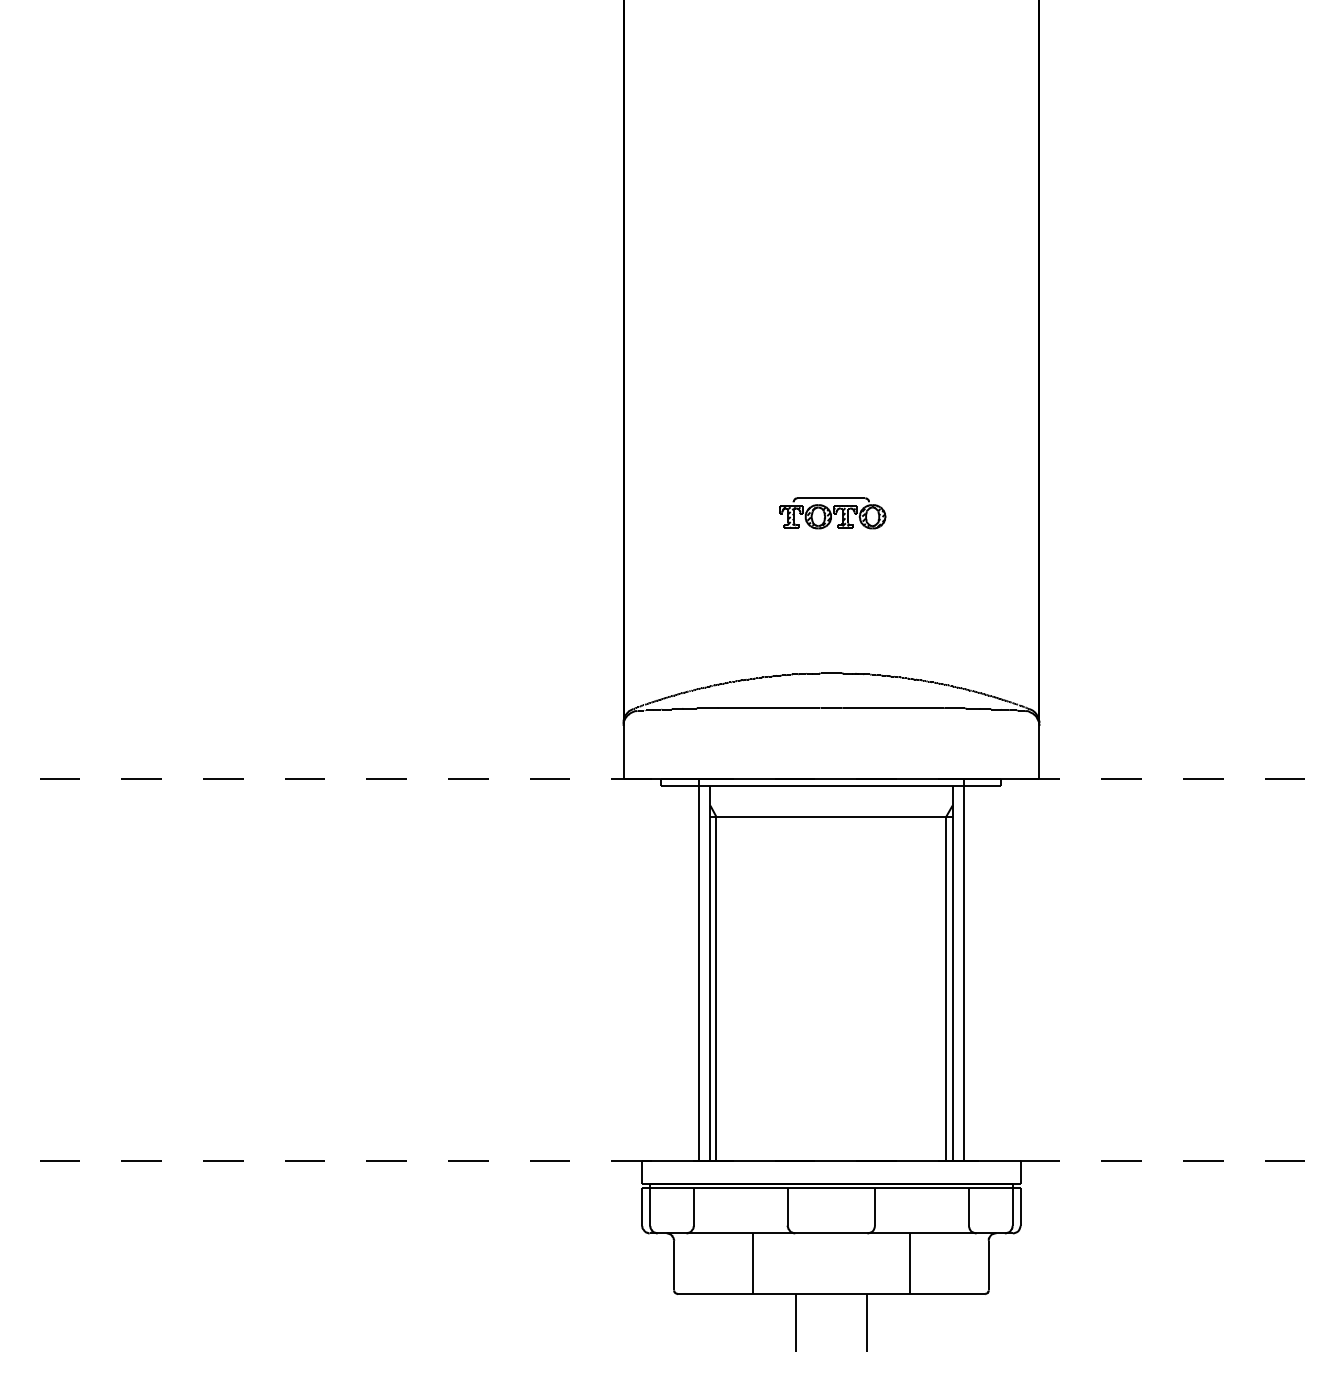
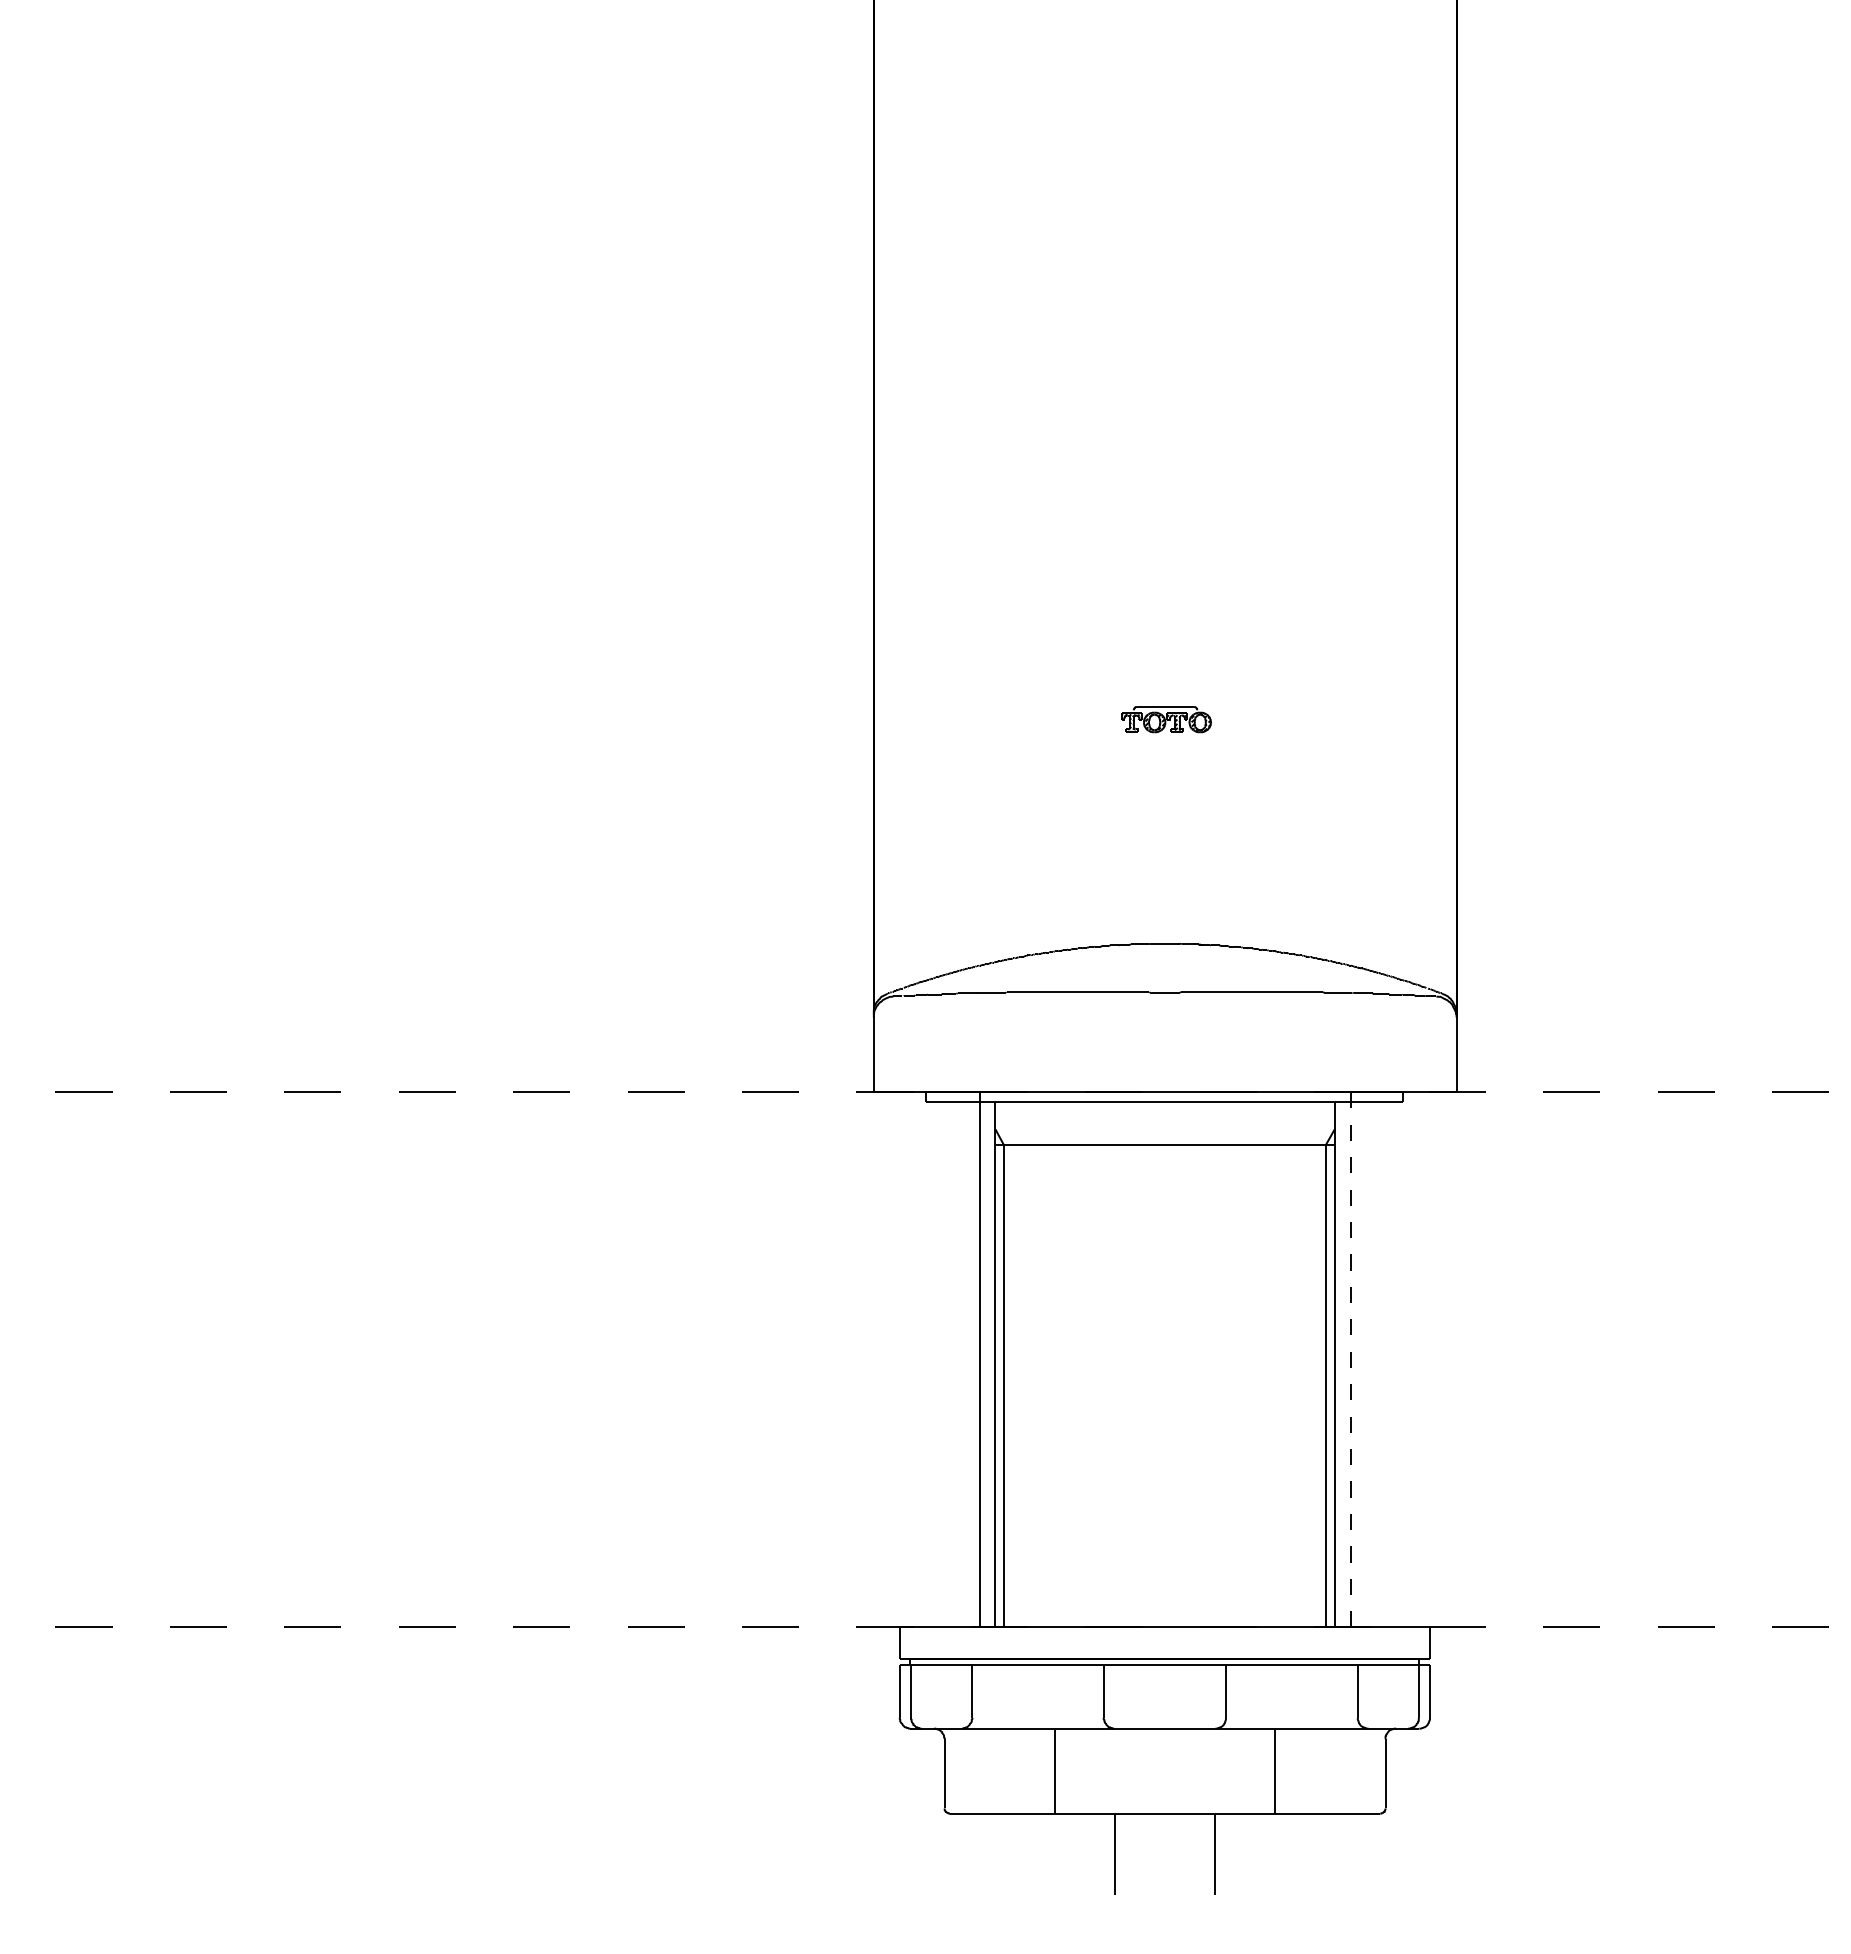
part: (832, 513) -> (1166, 719), size x0.6
line: (963, 969) -> (1350, 1359), solid -> dashed

